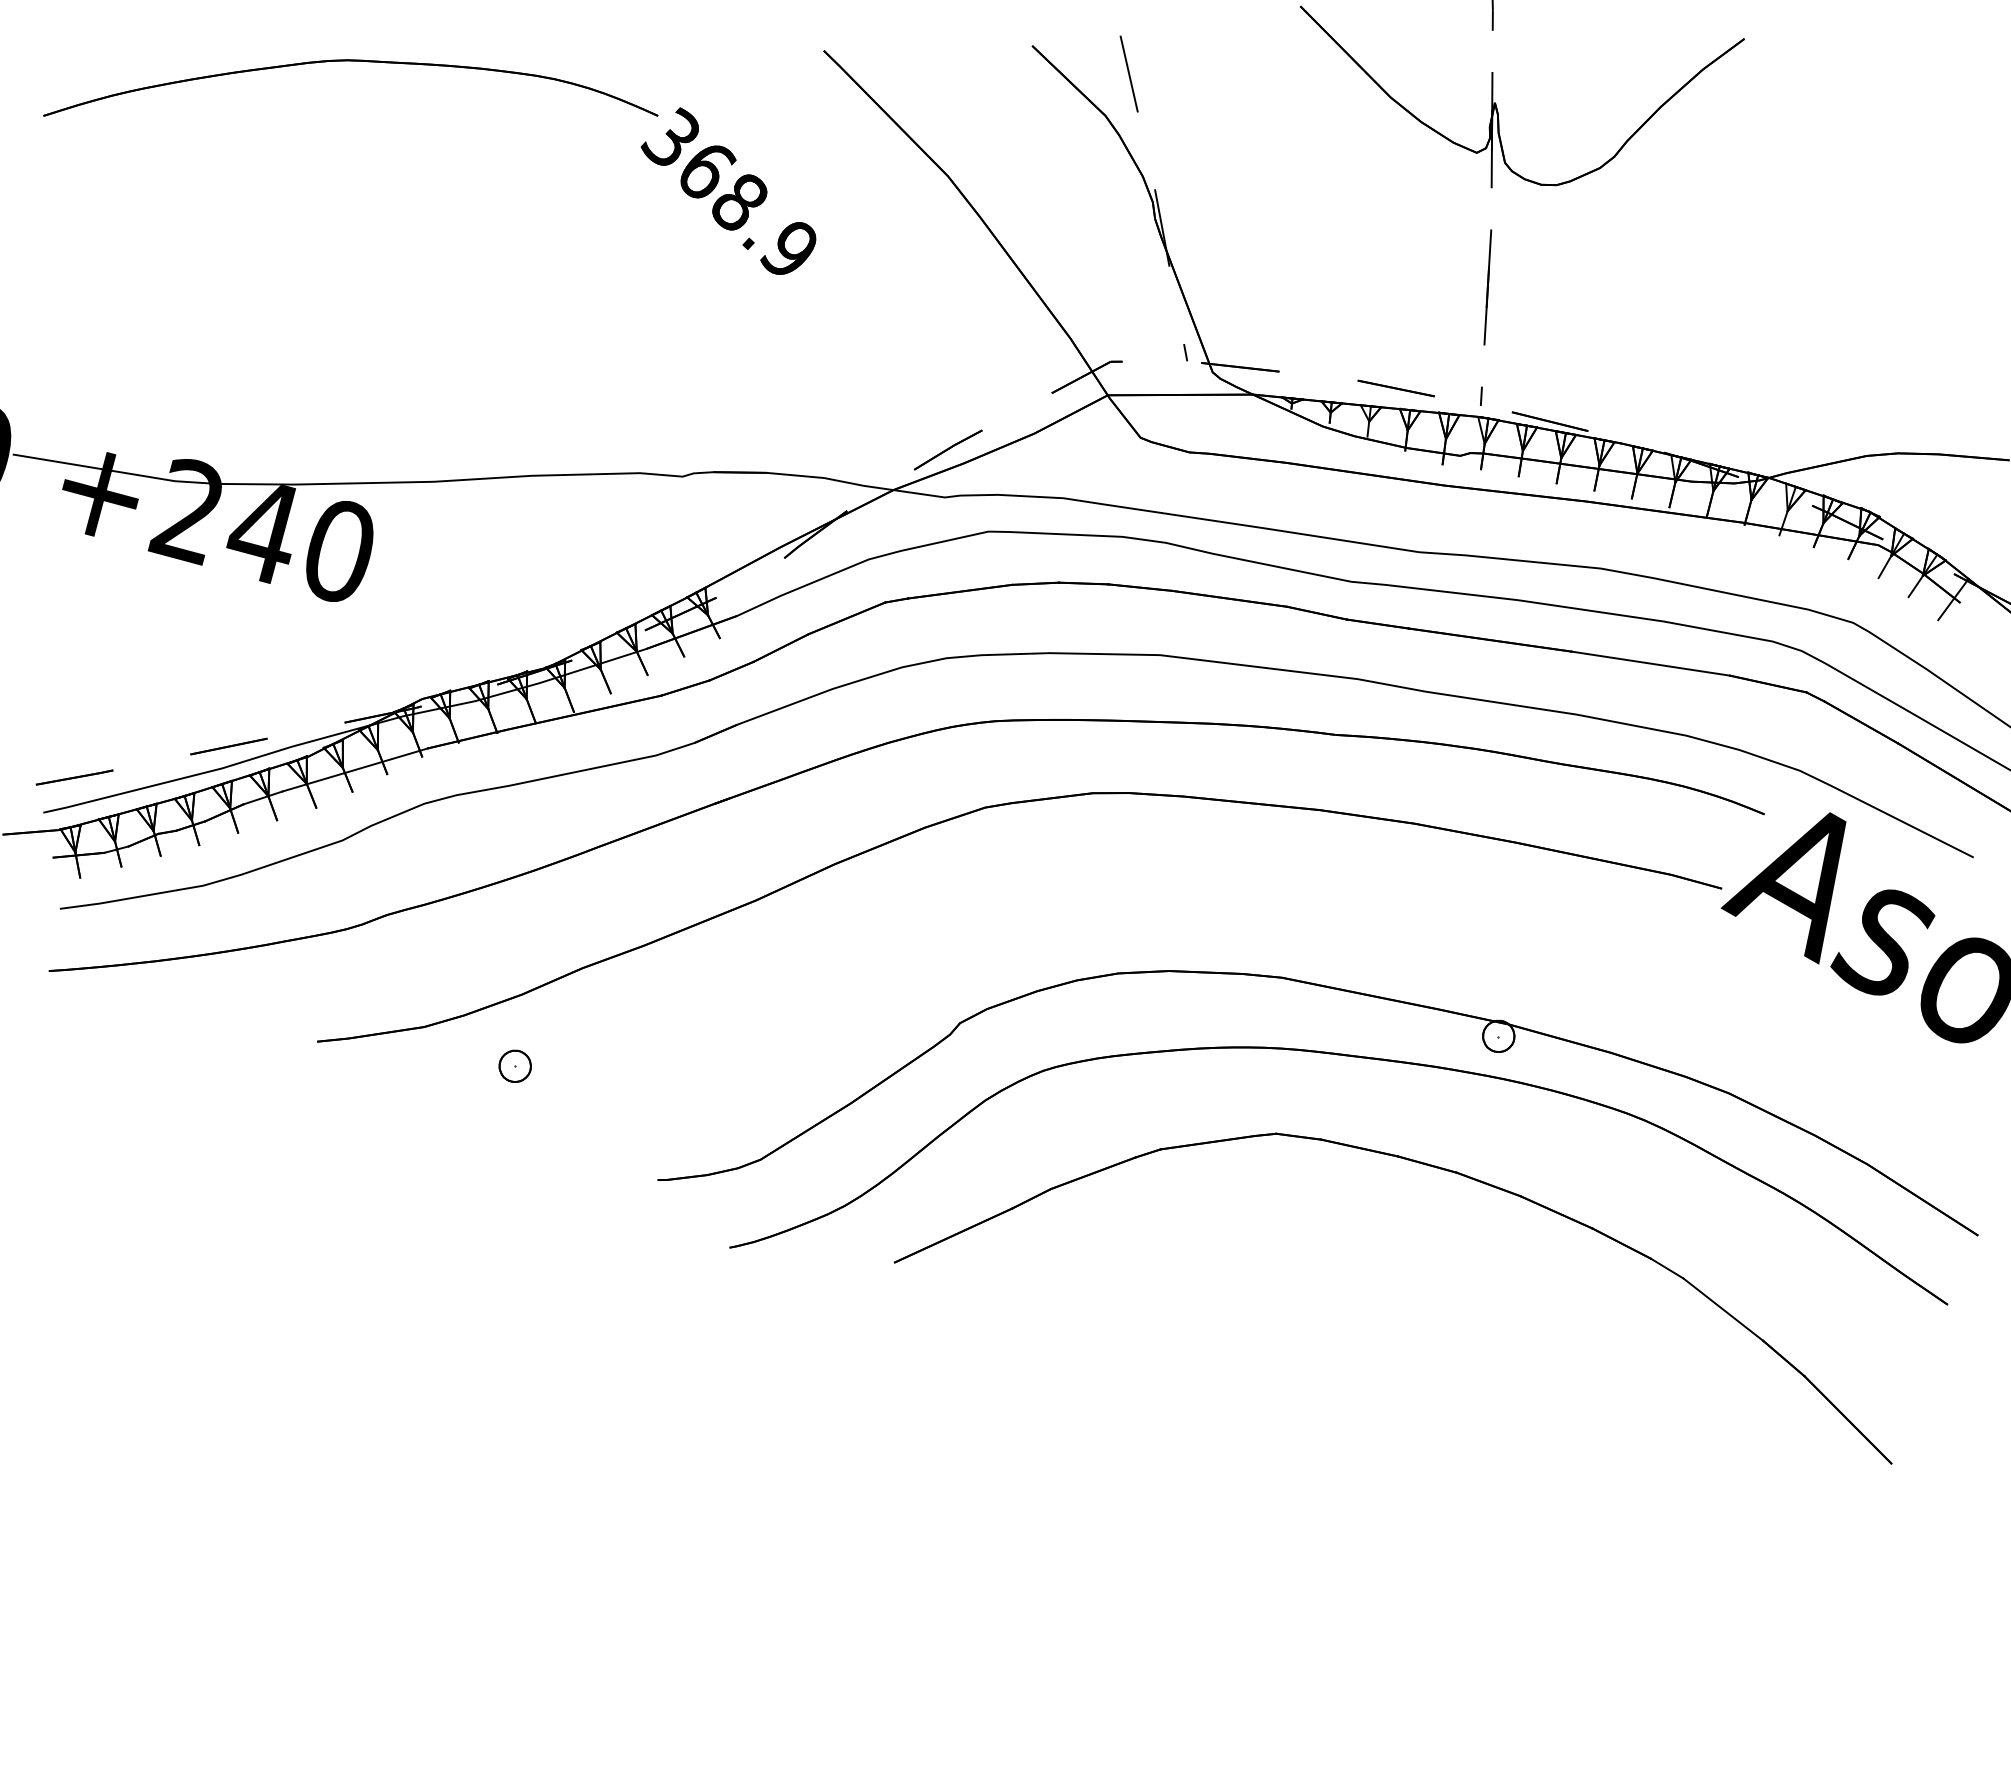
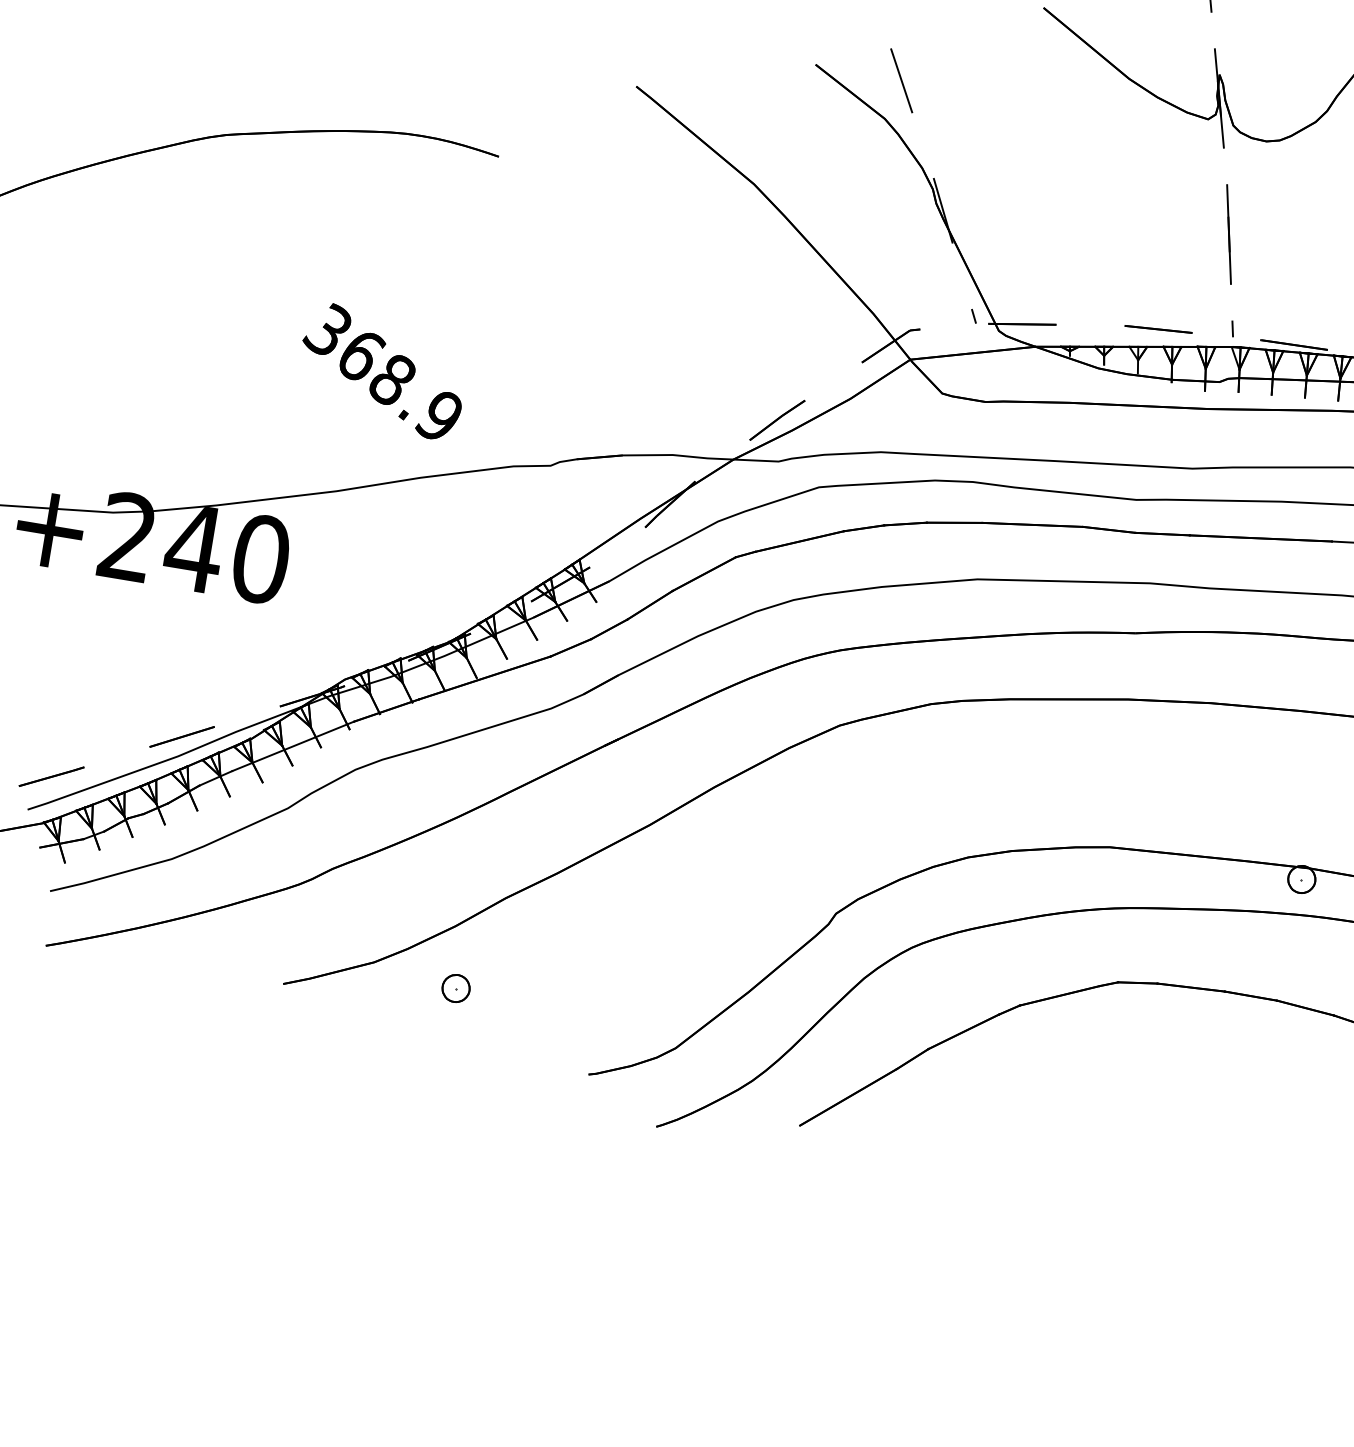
text: (728, 190) -> (381, 370), moved

